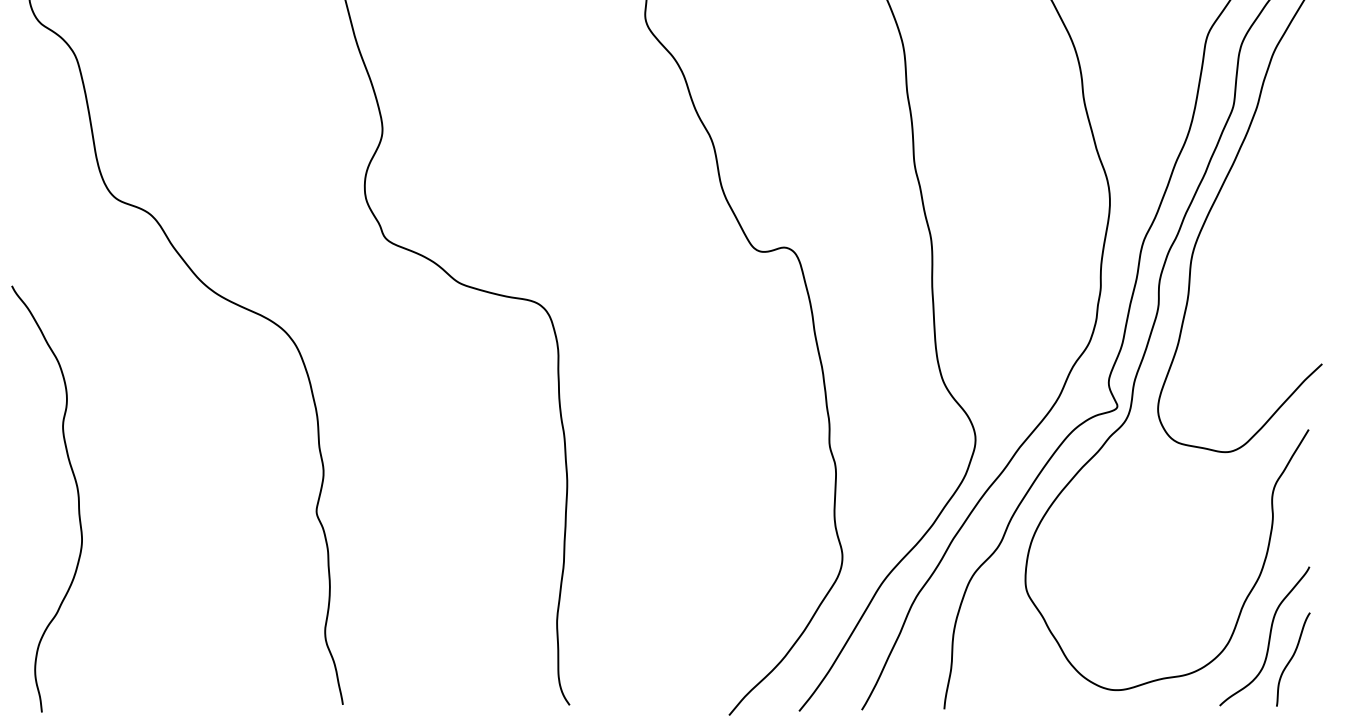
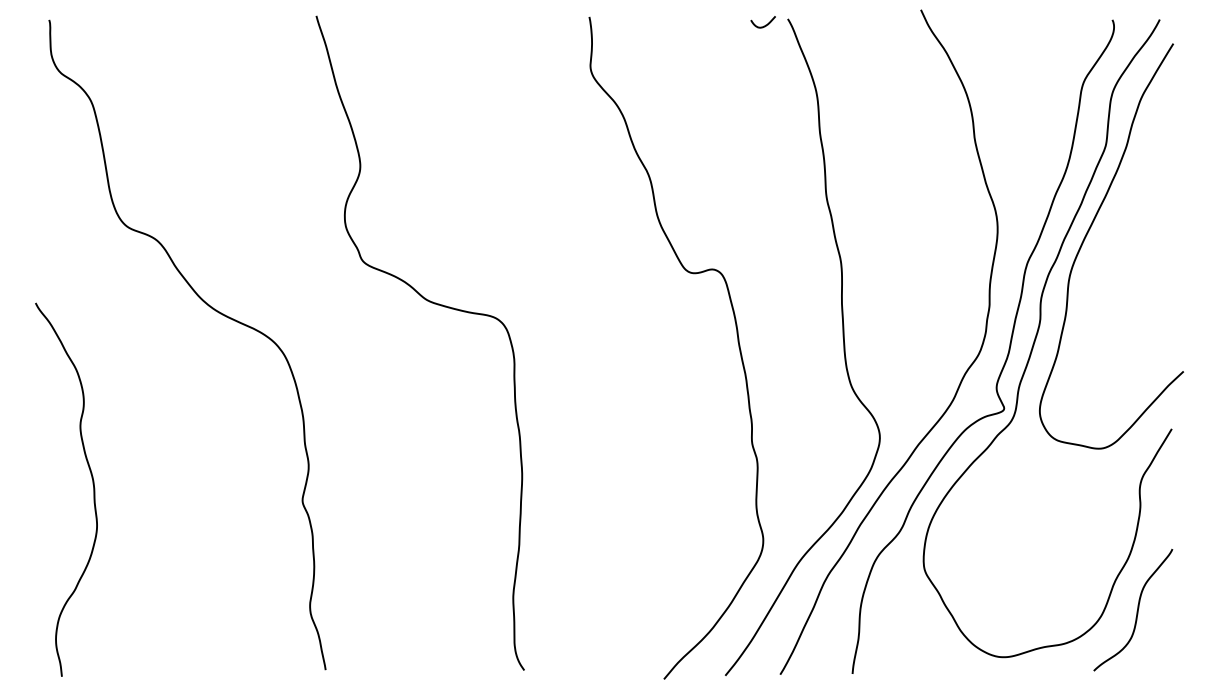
curve: (1292, 659) -> (1157, 630), removed

